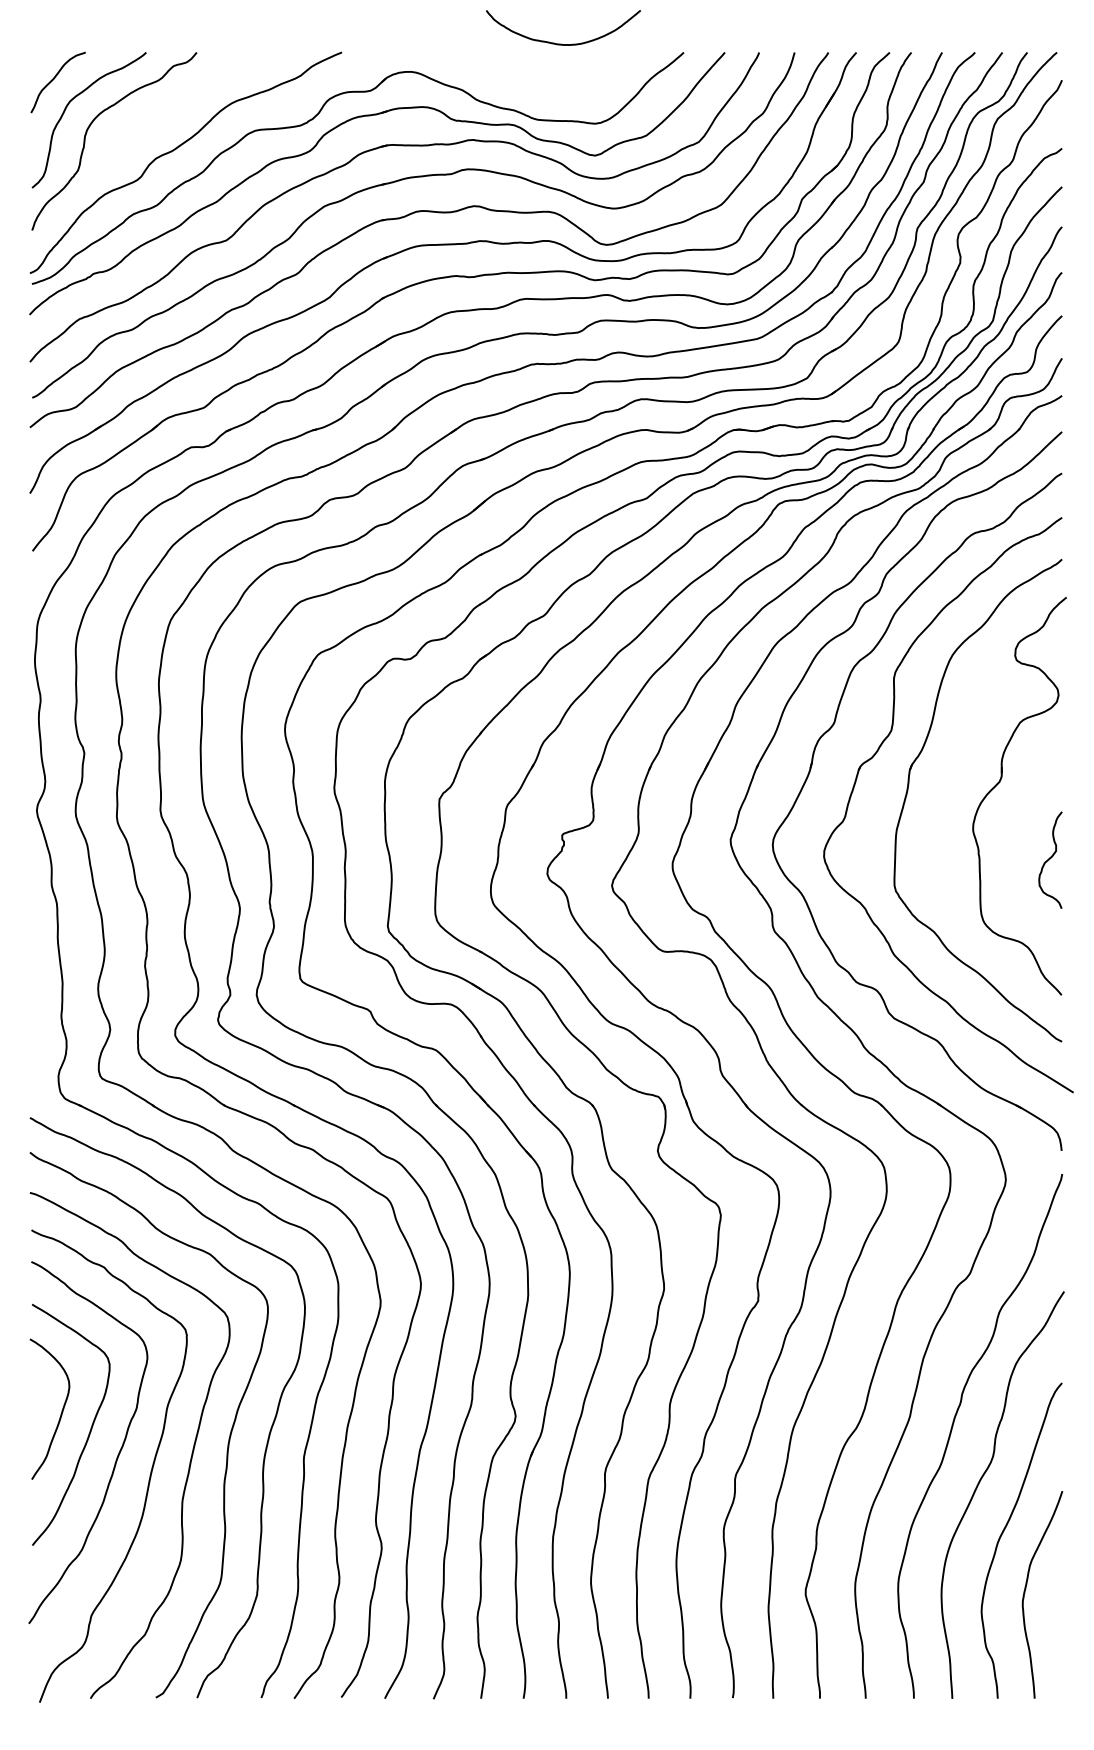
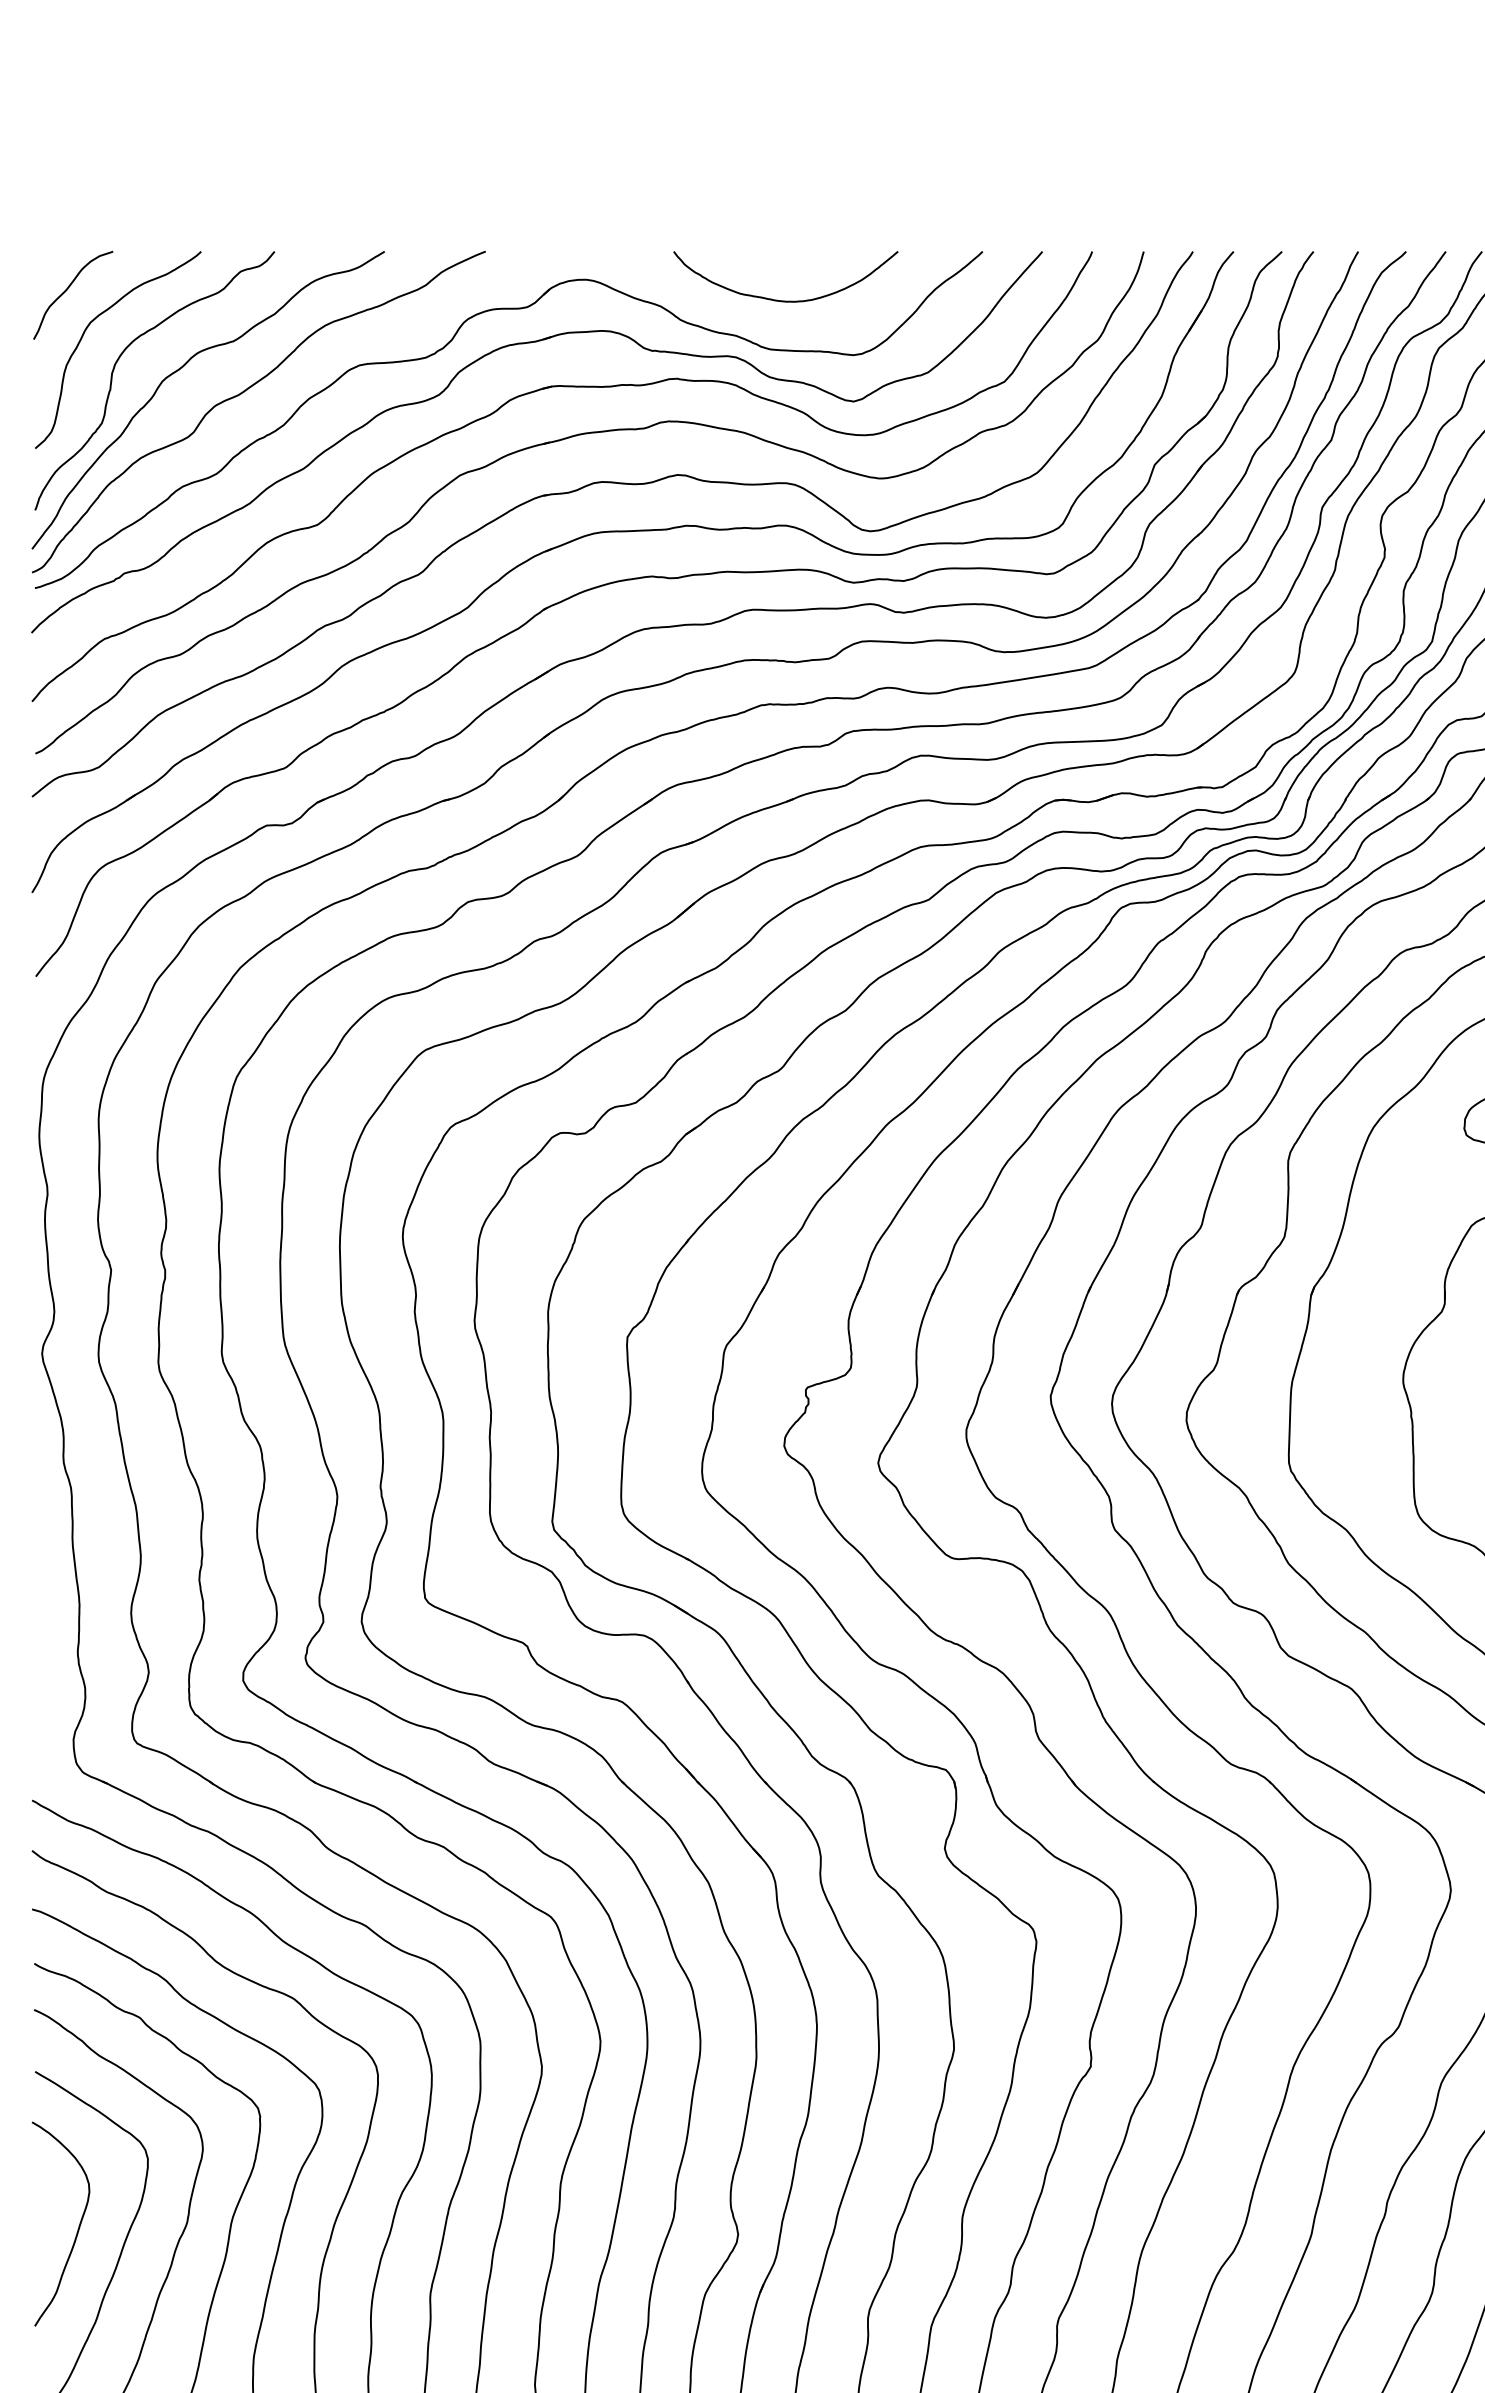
curve: (561, 43) -> (783, 299), moved
curve: (134, 132) -> (184, 367), added

